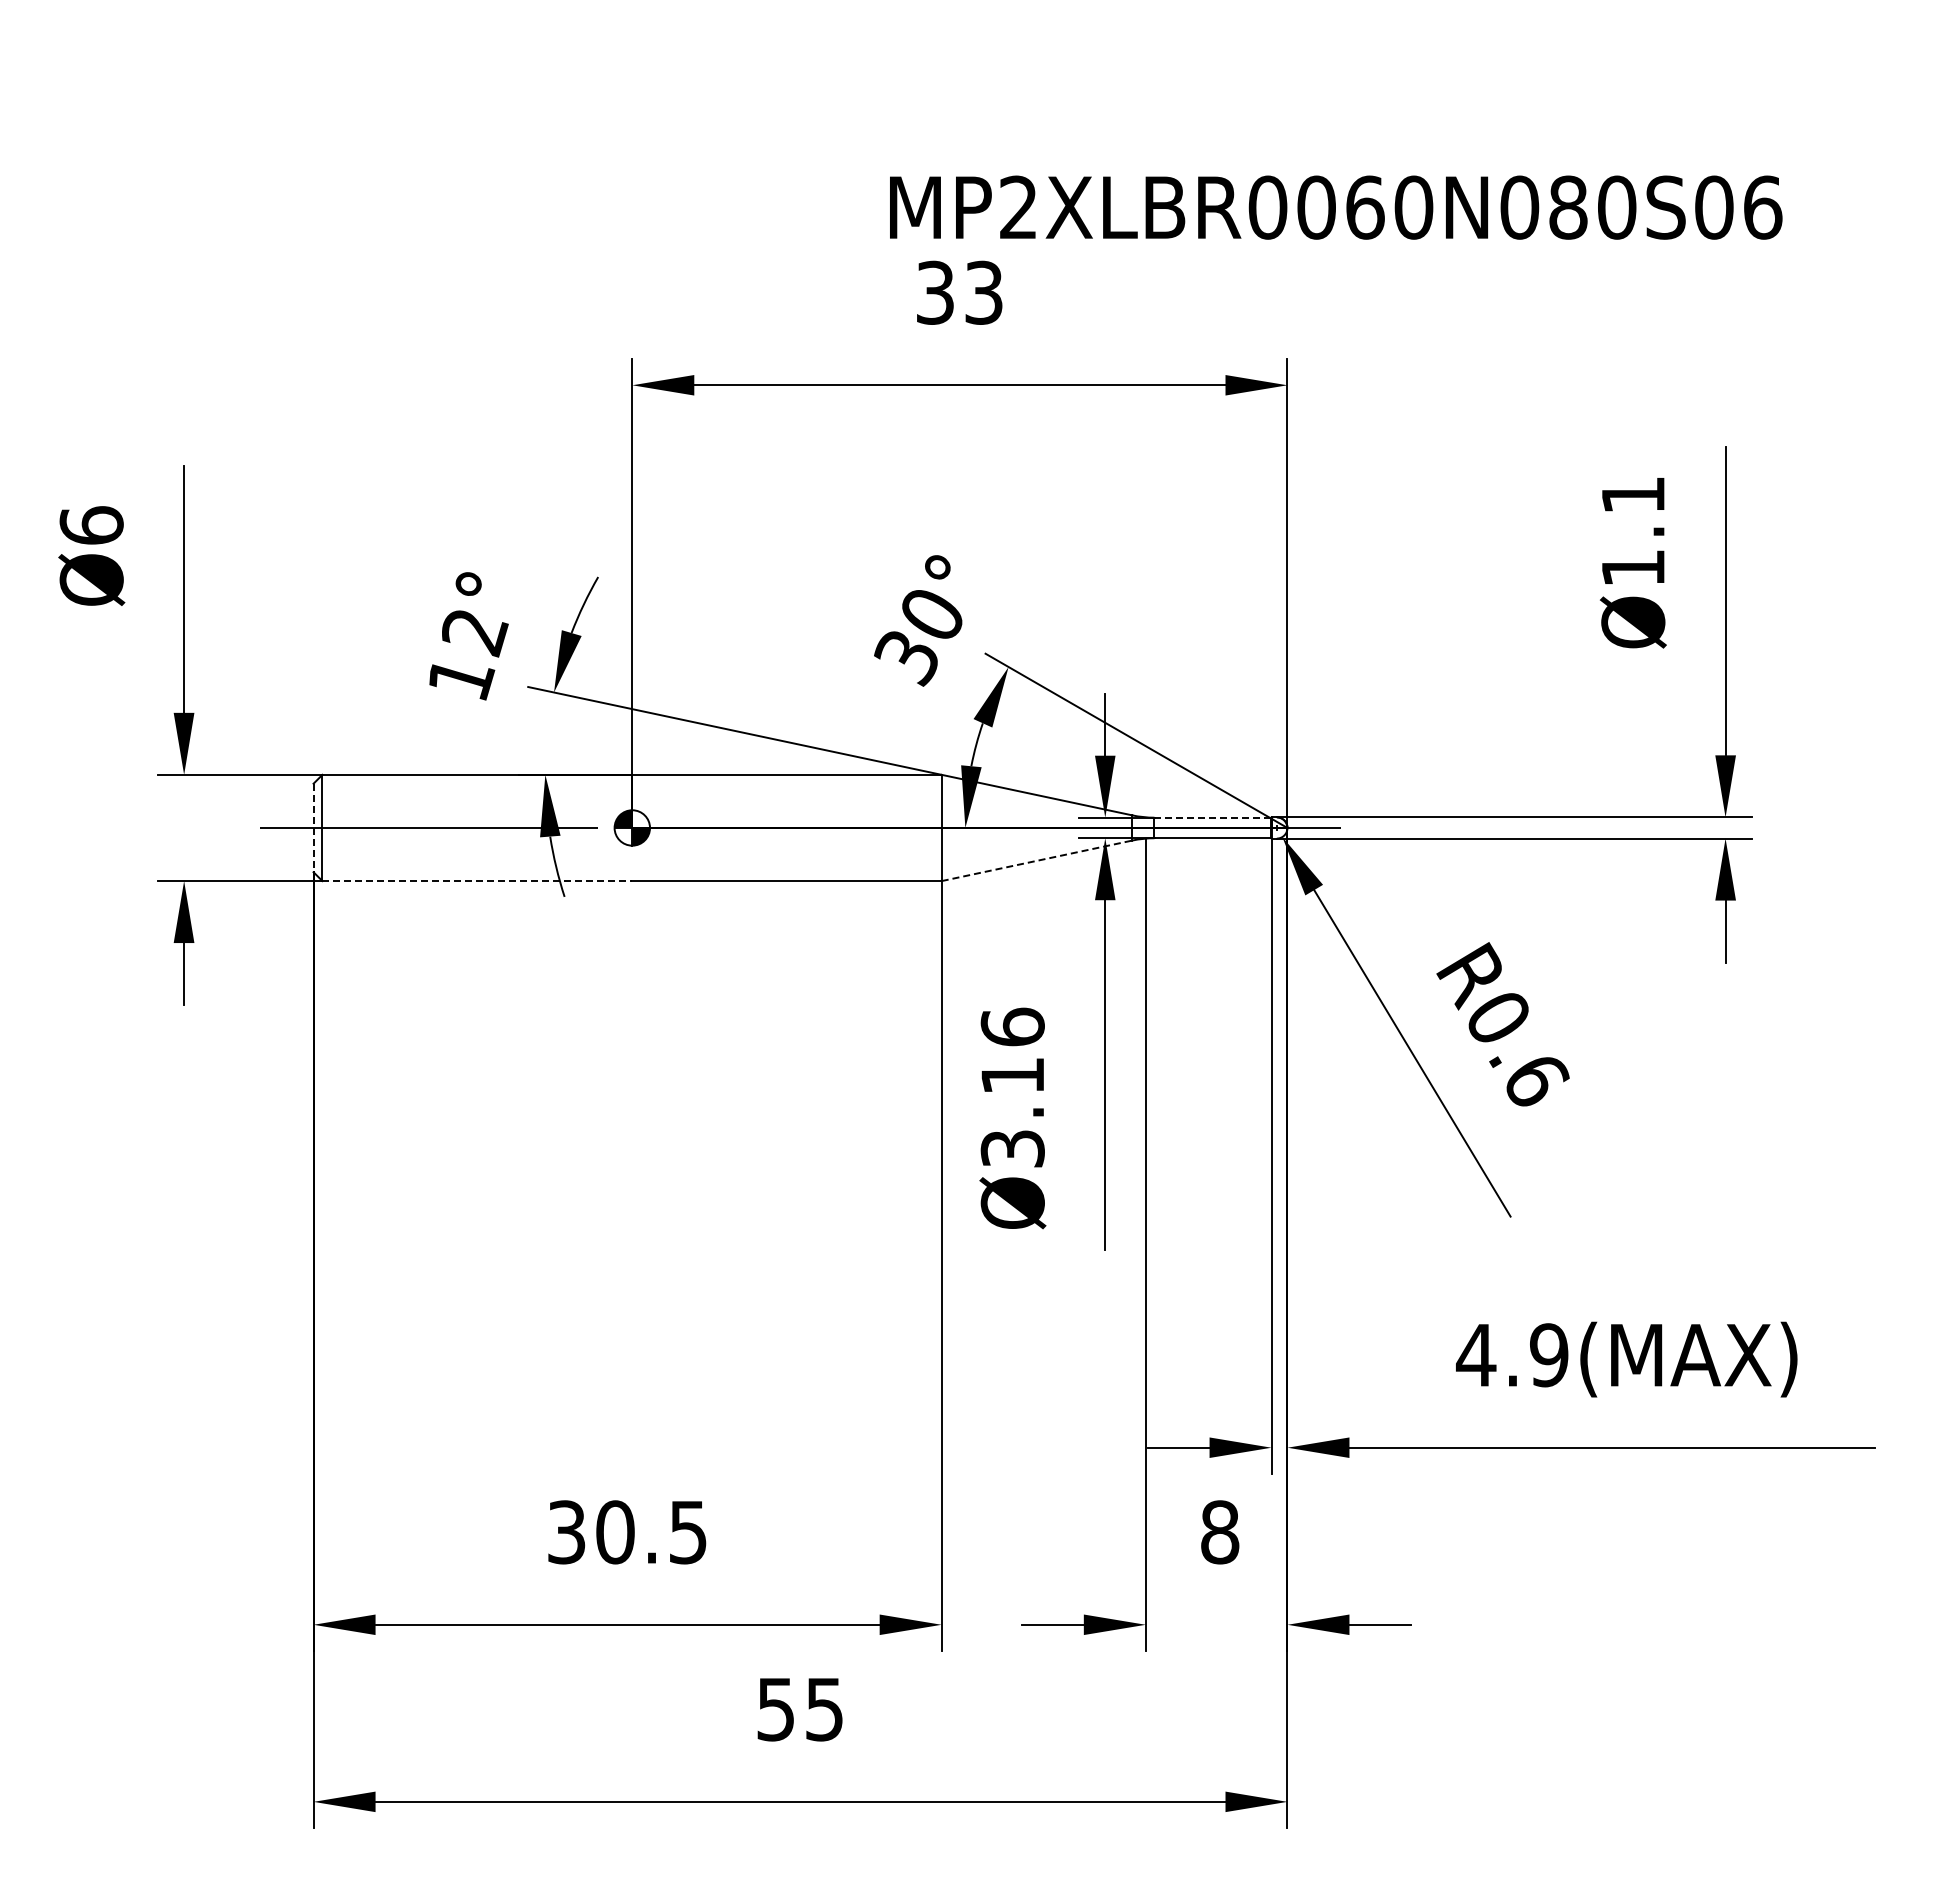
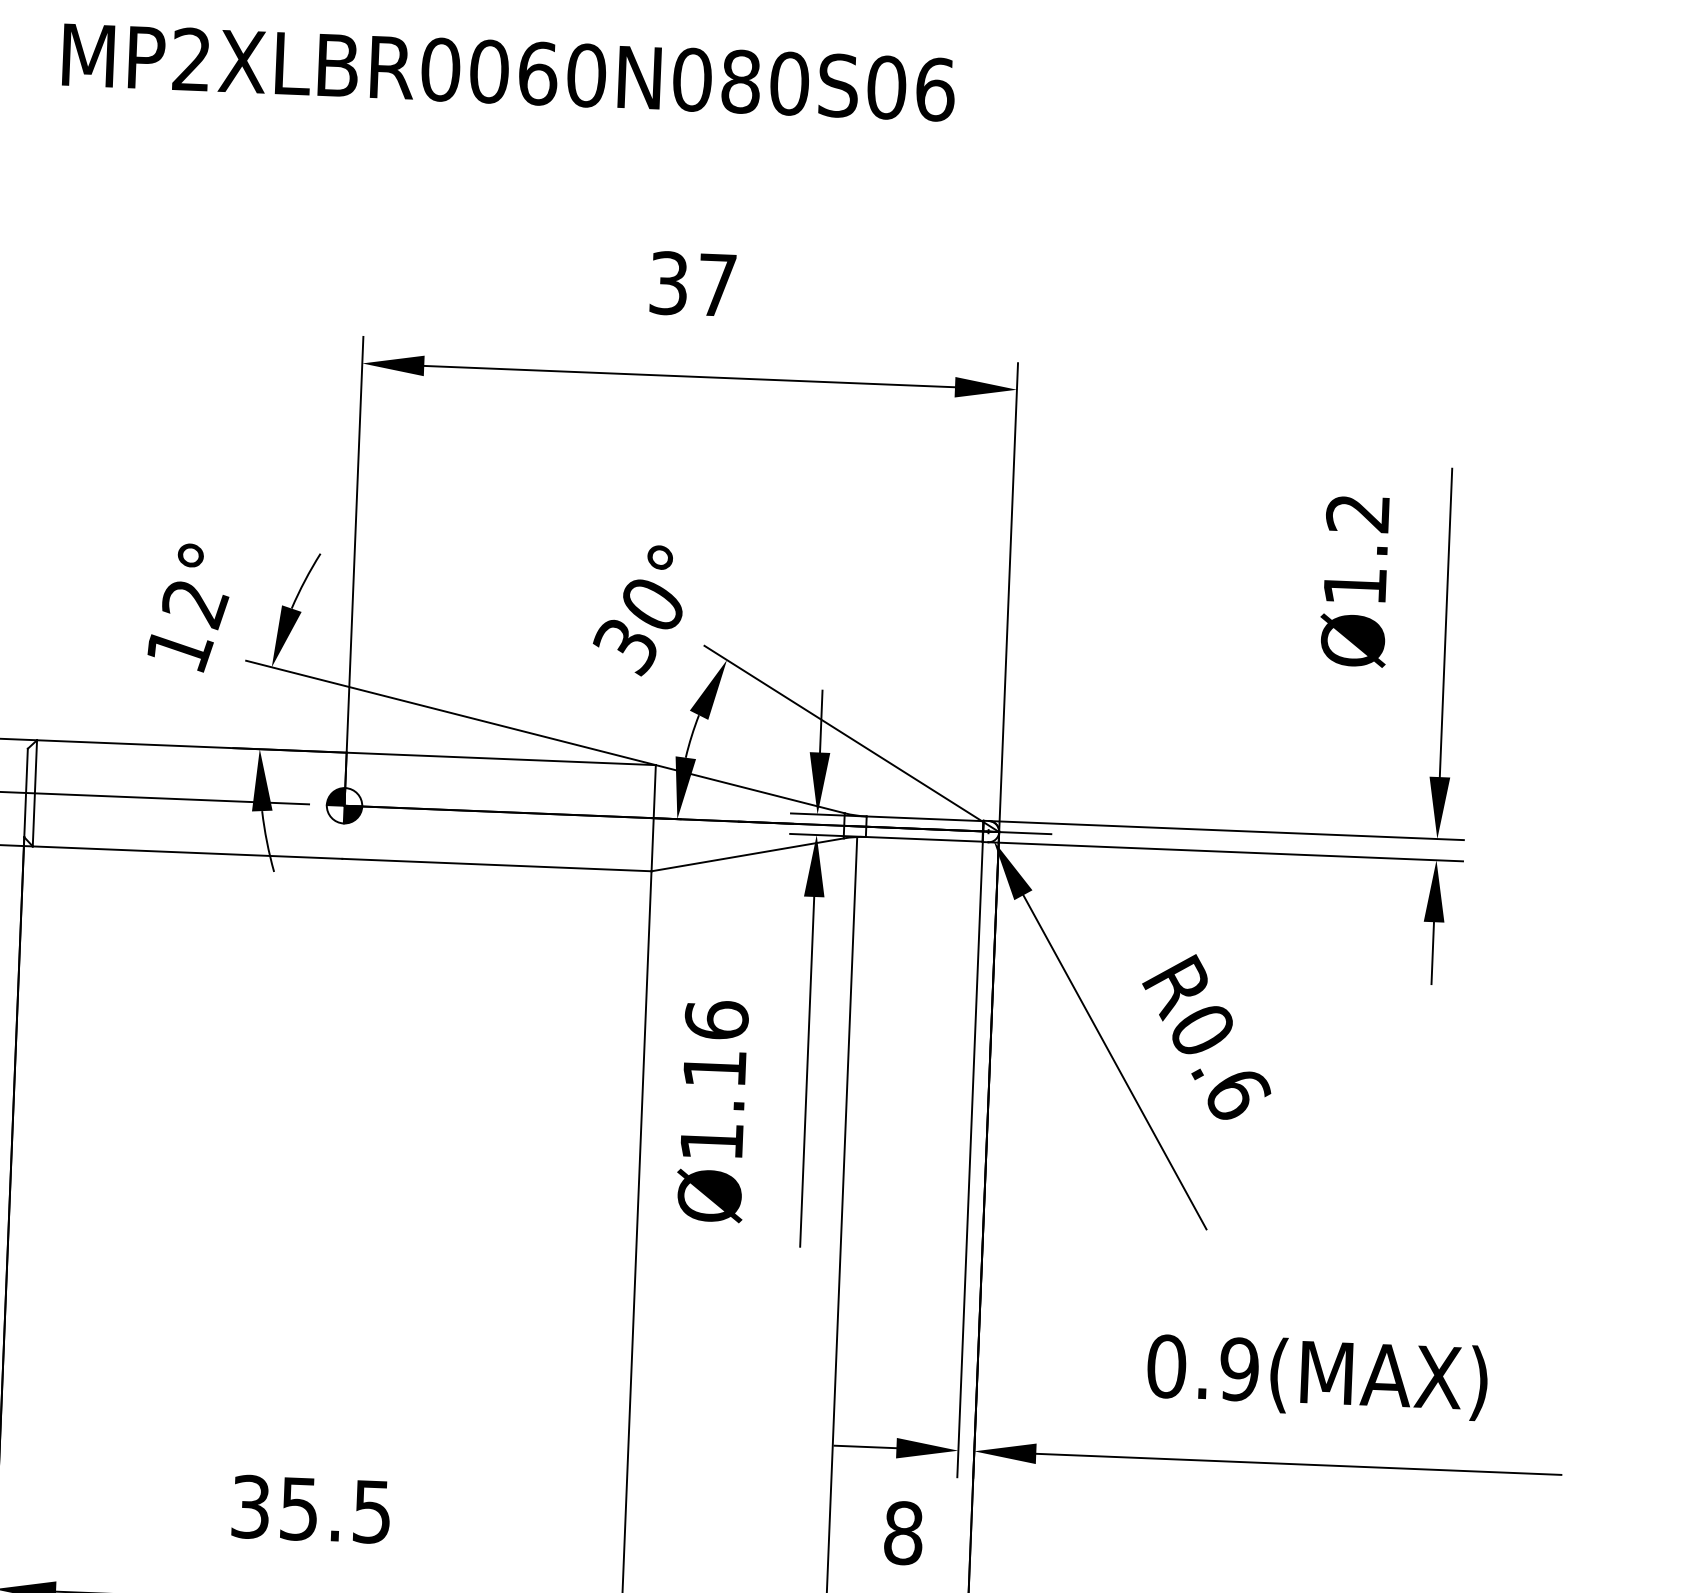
text: (1336, 207) -> (509, 72), moved
text: (983, 292) -> (716, 284), 33 -> 37
text: (1632, 495) -> (1357, 513), Ø1.1 -> Ø1.2
line: (1213, 817) -> (925, 818), dashed -> solid
line: (313, 828) -> (25, 793), dashed -> solid
line: (1037, 860) -> (748, 854), dashed -> solid
line: (477, 881) -> (187, 853), dashed -> solid
text: (1012, 1148) -> (711, 1141), Ø3.16 -> Ø1.16
text: (1476, 1355) -> (1166, 1366), 4.9(MAX) -> 0.9(MAX)
text: (615, 1532) -> (299, 1509), 30.5 -> 35.5

